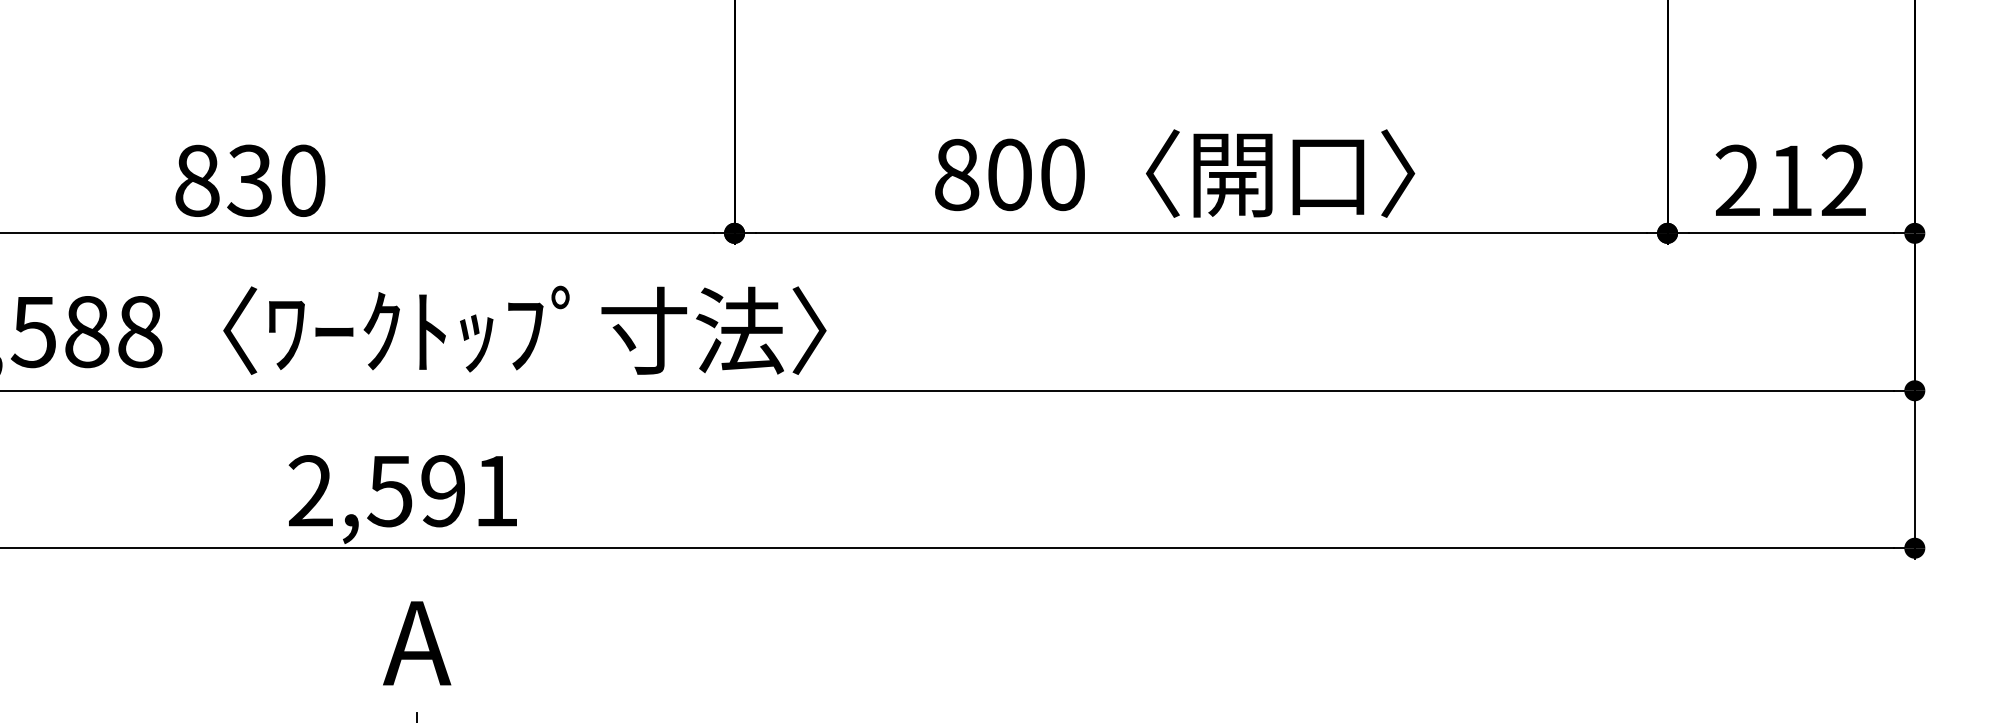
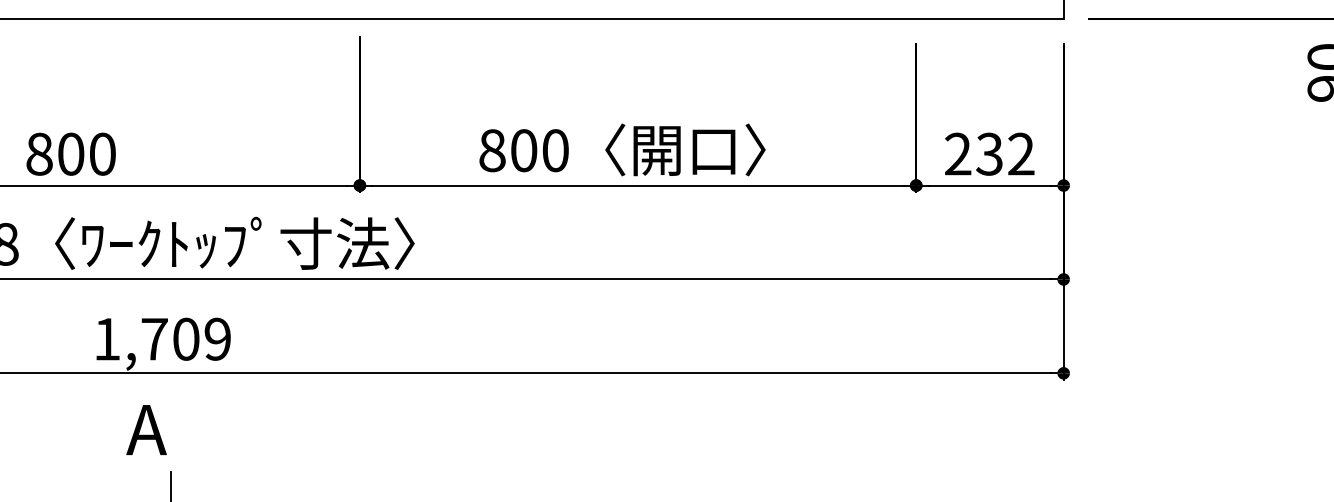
text: (249, 179) -> (70, 153), 830 -> 800
text: (1790, 179) -> (989, 153), 212 -> 232
text: (403, 489) -> (162, 338), 2,591 -> 1,709
text: (416, 642) -> (146, 429), moved

